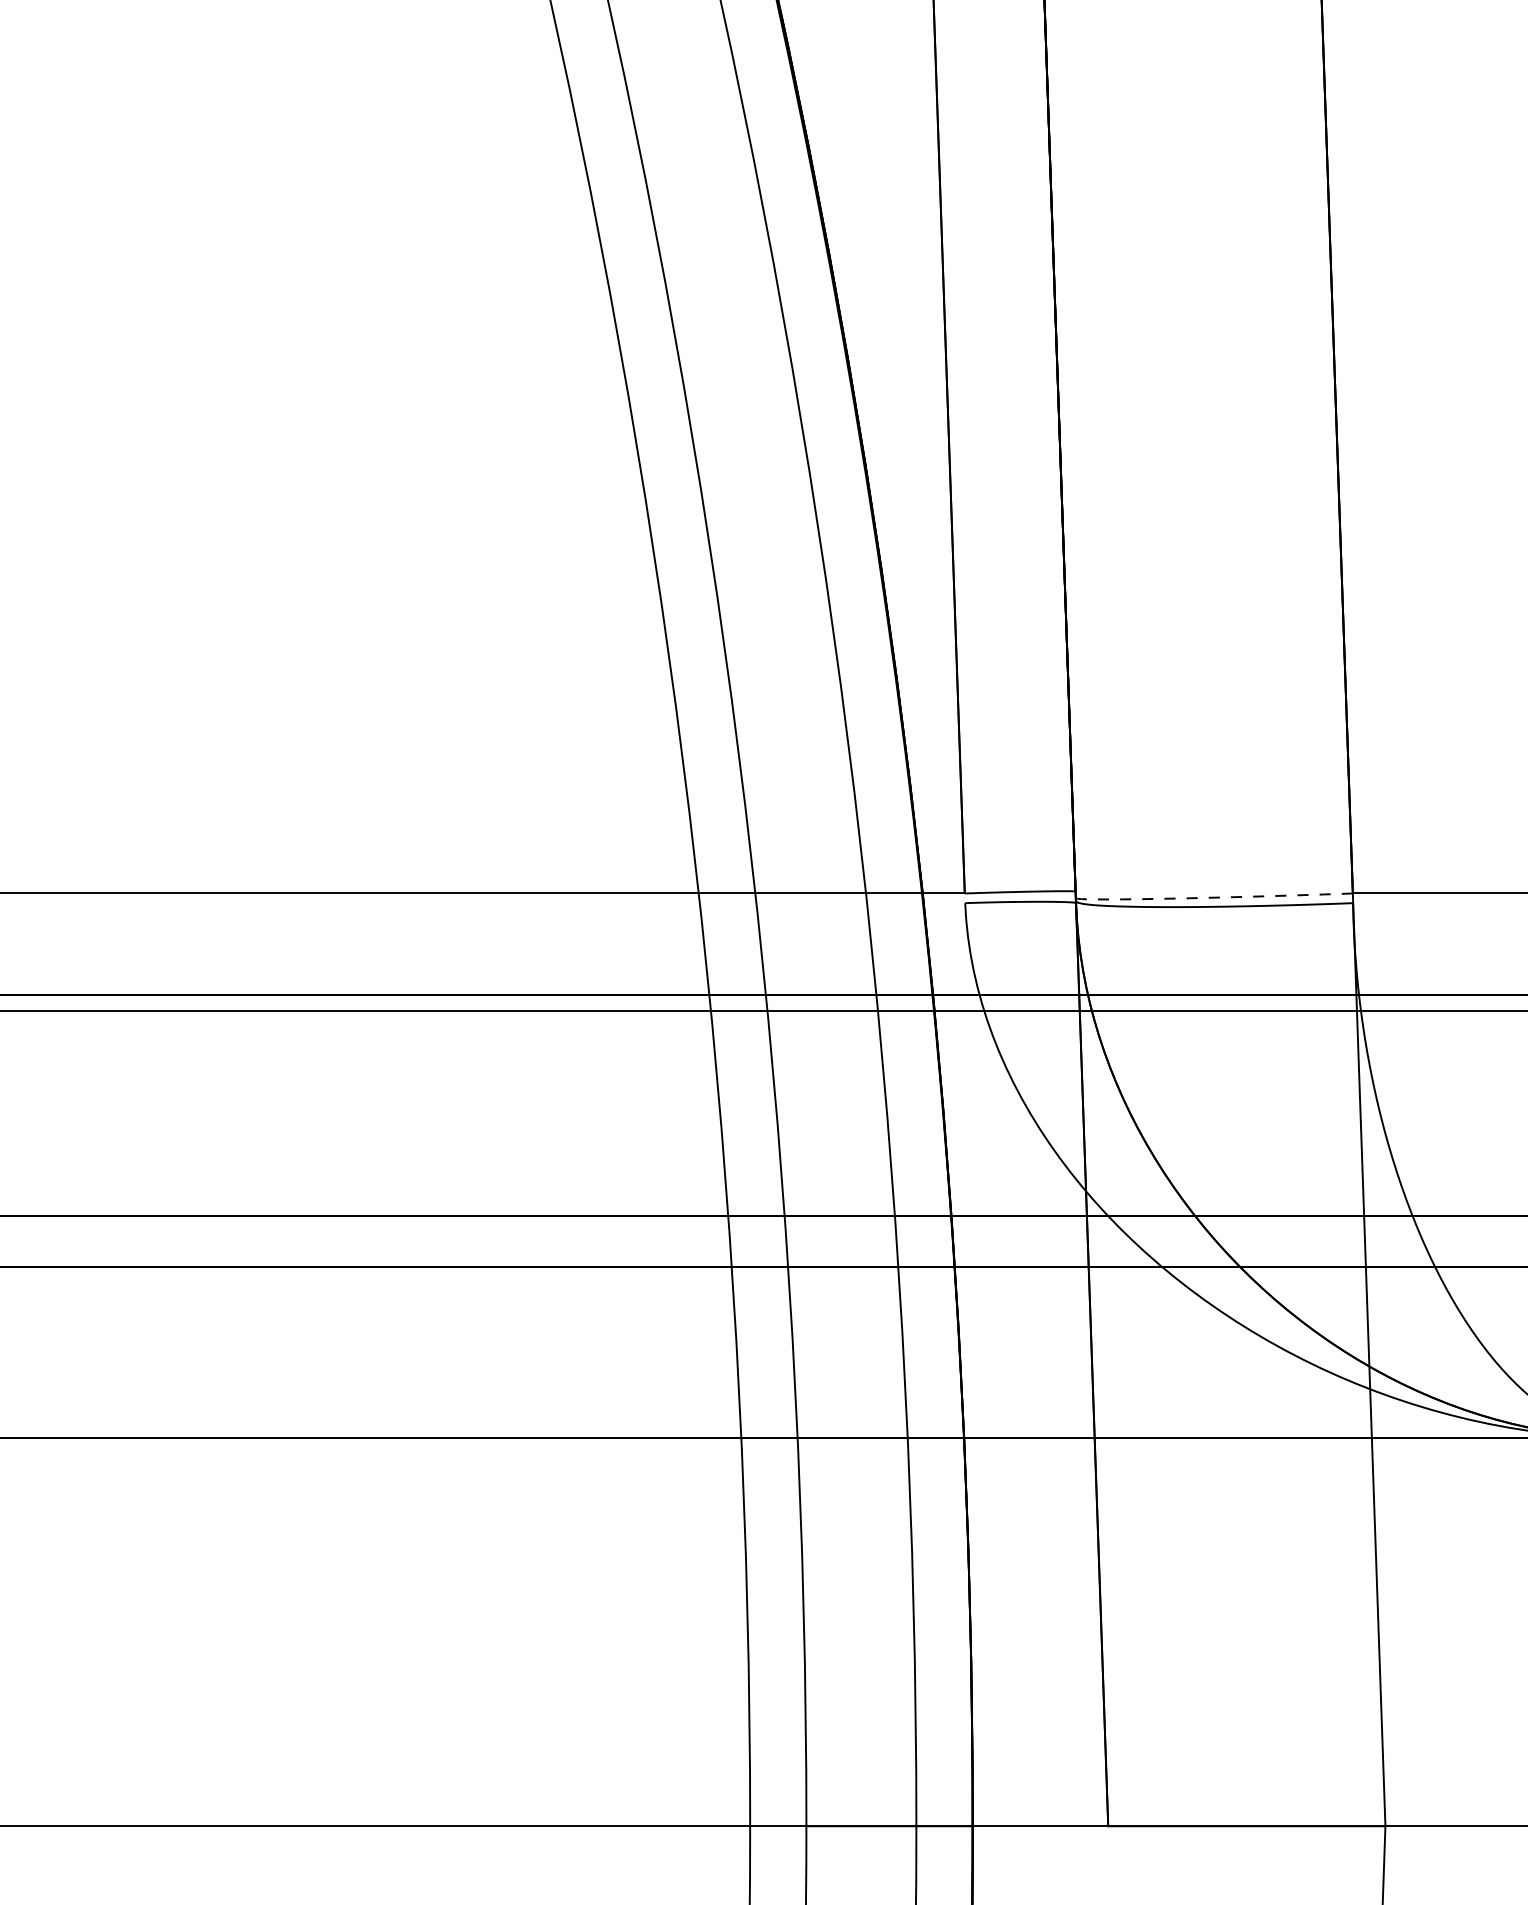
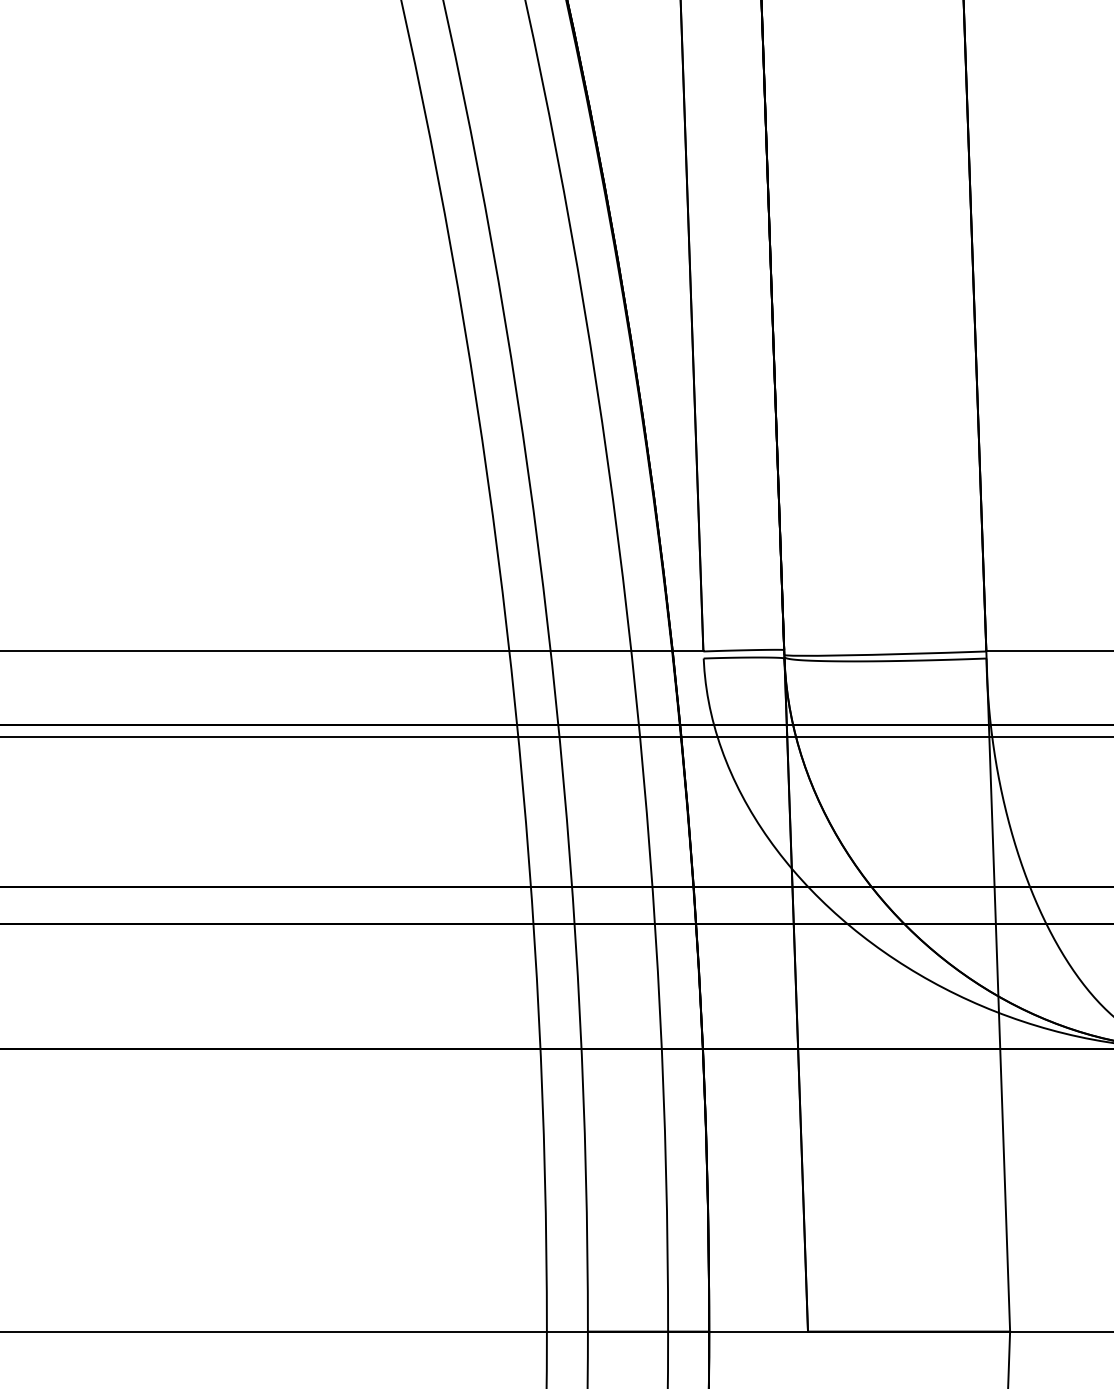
arc: (1207, 897) -> (880, 654), dashed -> solid

